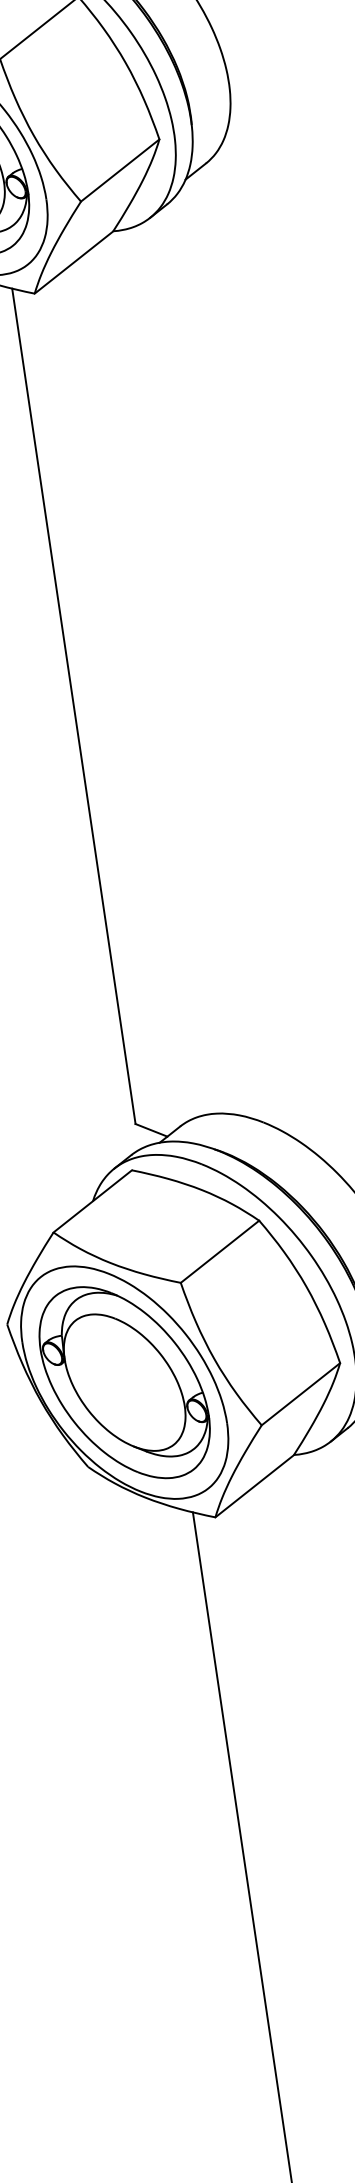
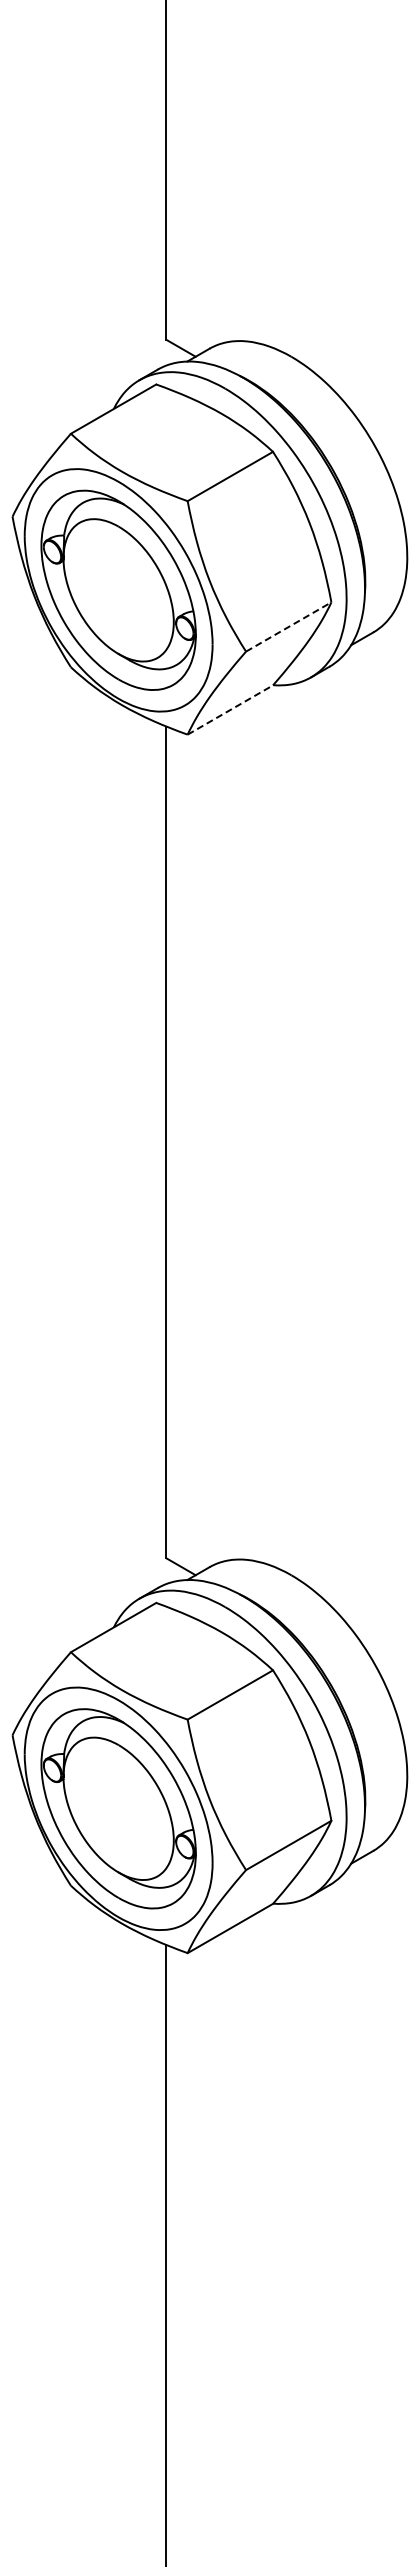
line: (120, 169) -> (289, 626), solid -> dashed
line: (73, 262) -> (230, 709), solid -> dashed

